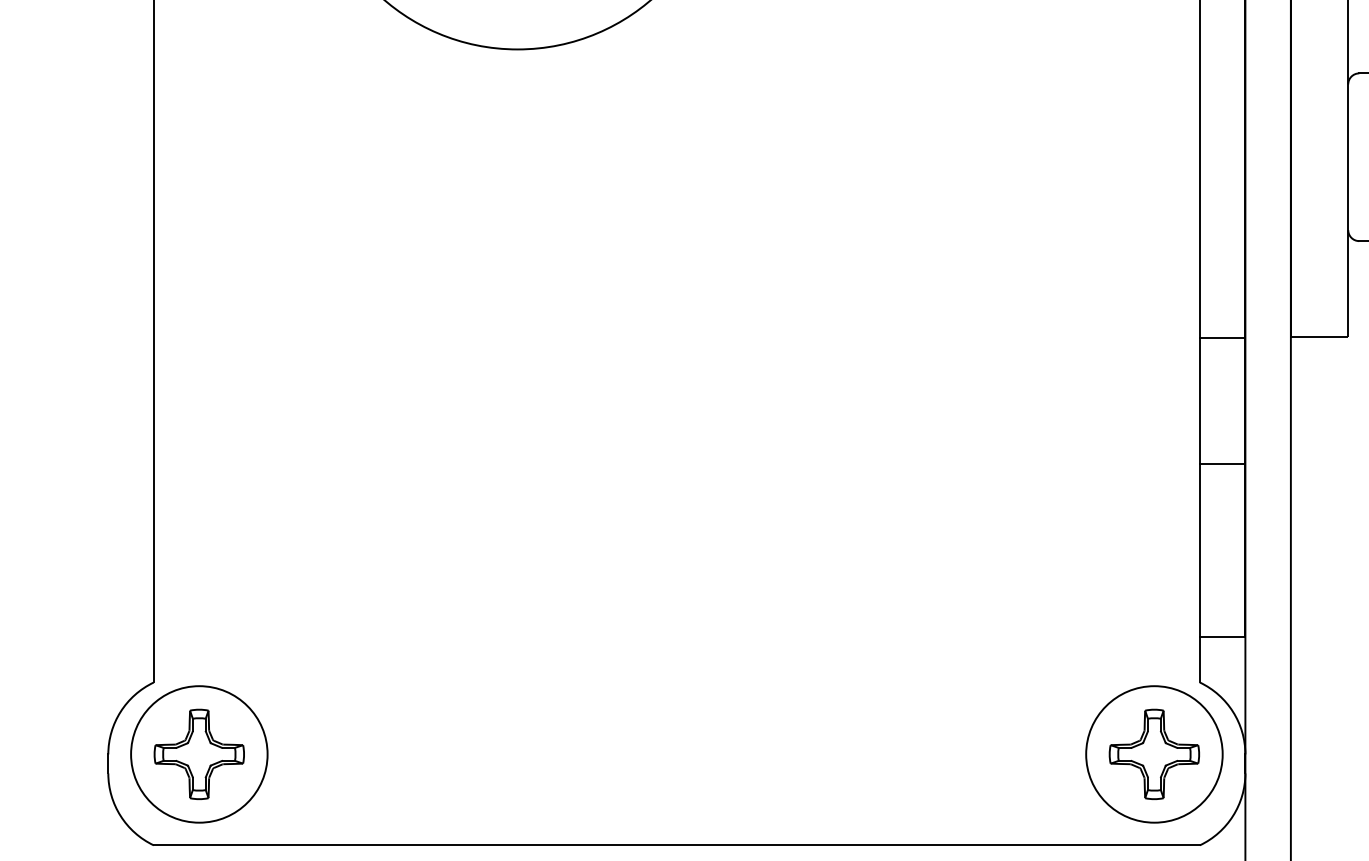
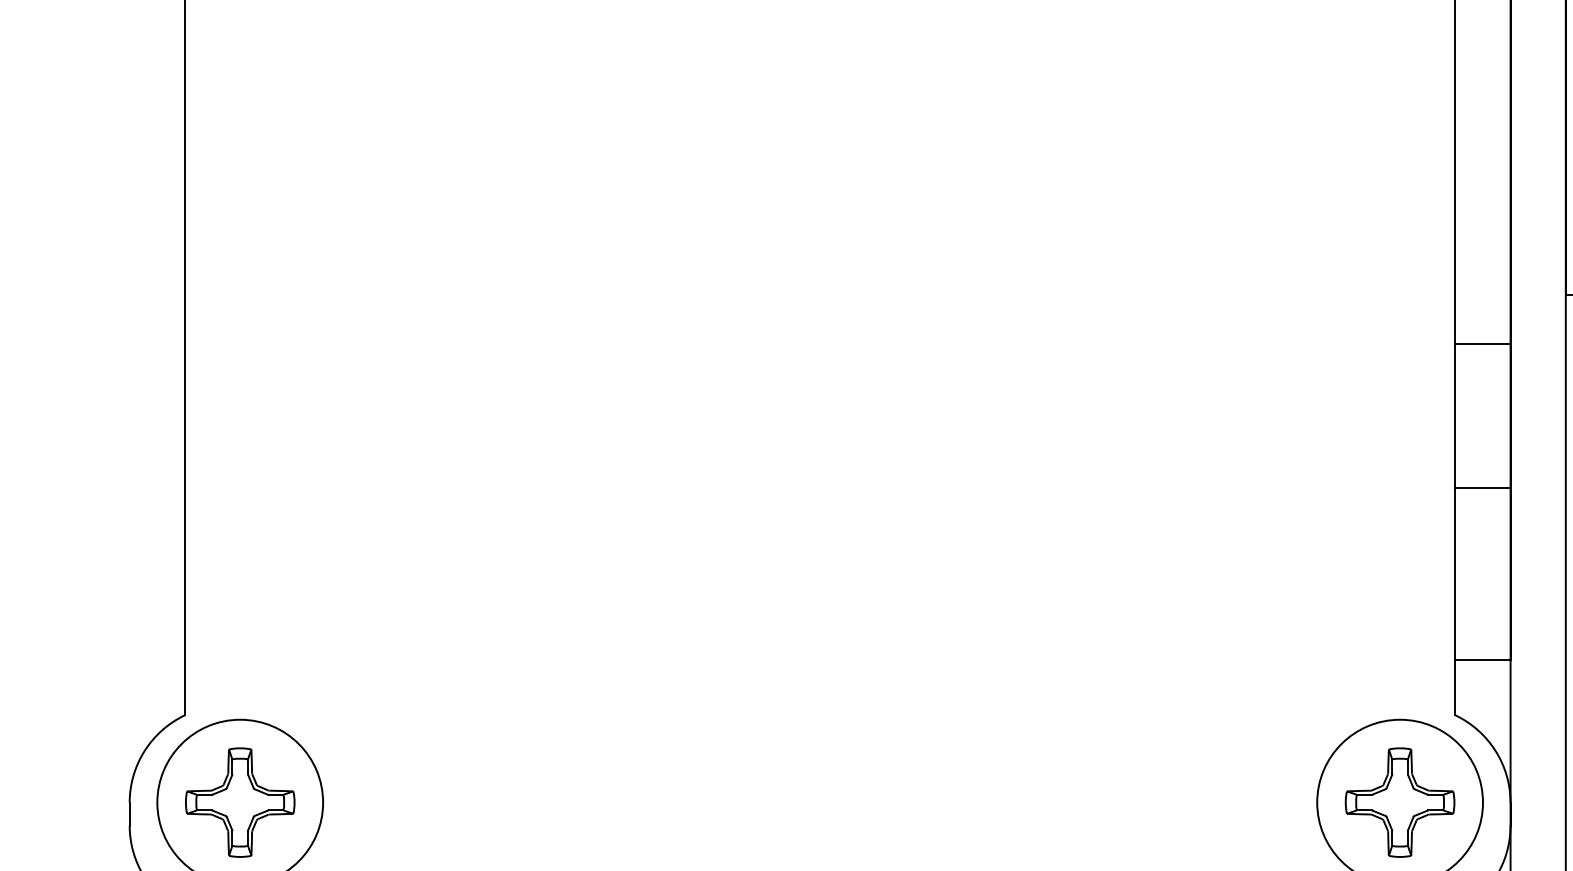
line: (1222, 338) -> (1482, 343), moved
line: (1222, 463) -> (1482, 488), moved

